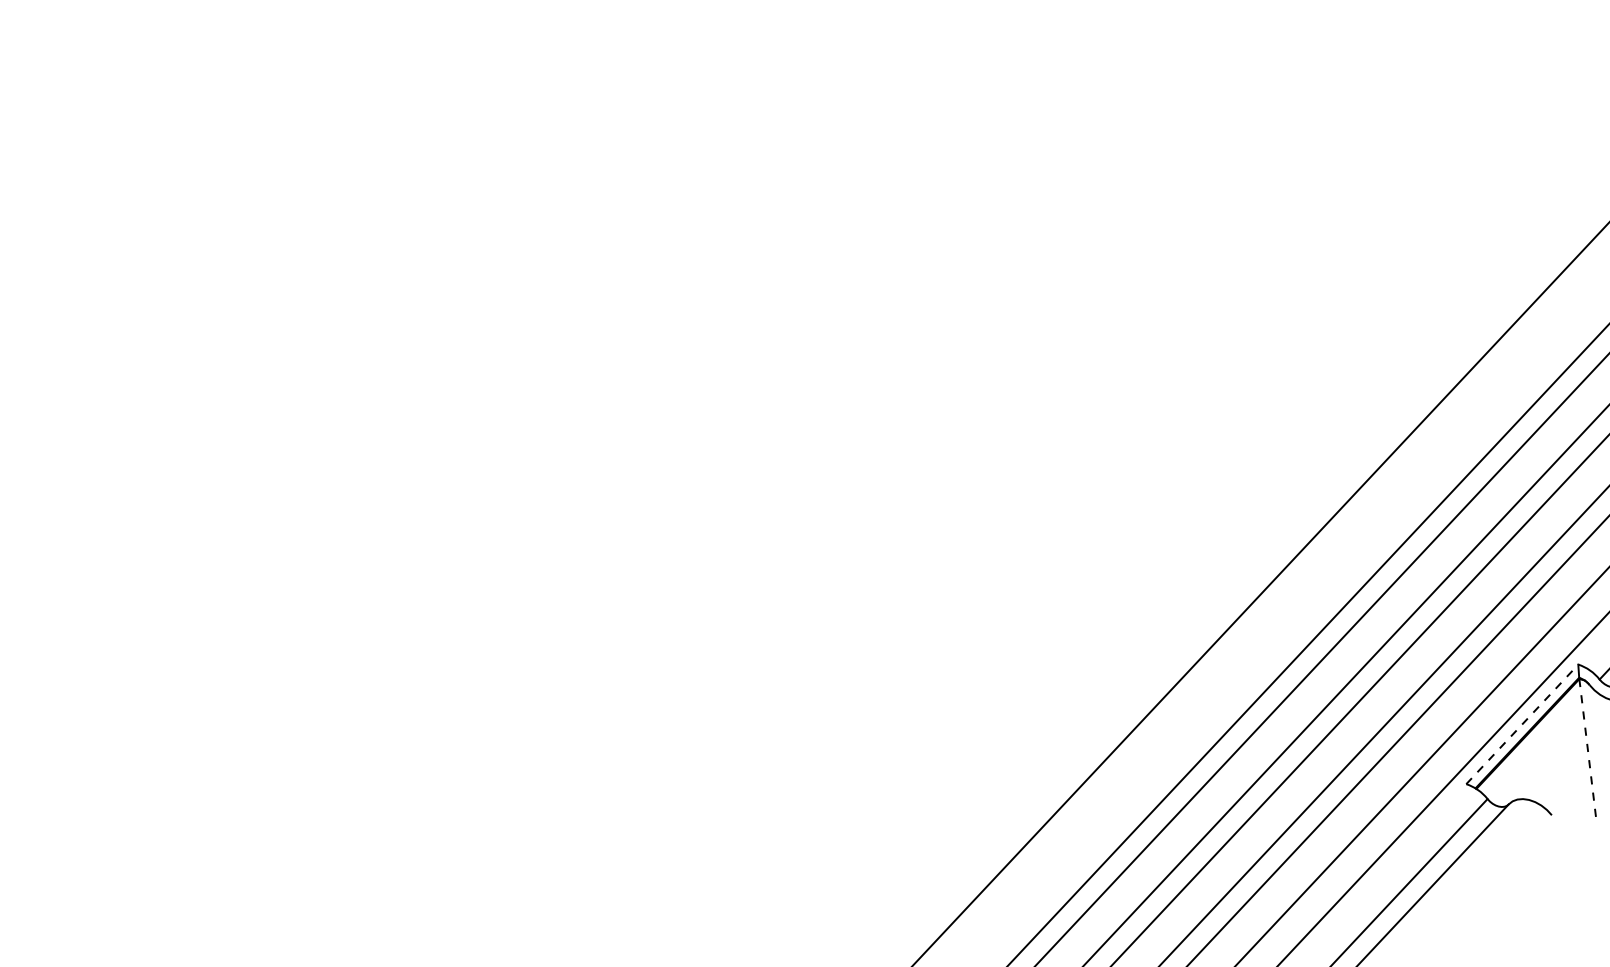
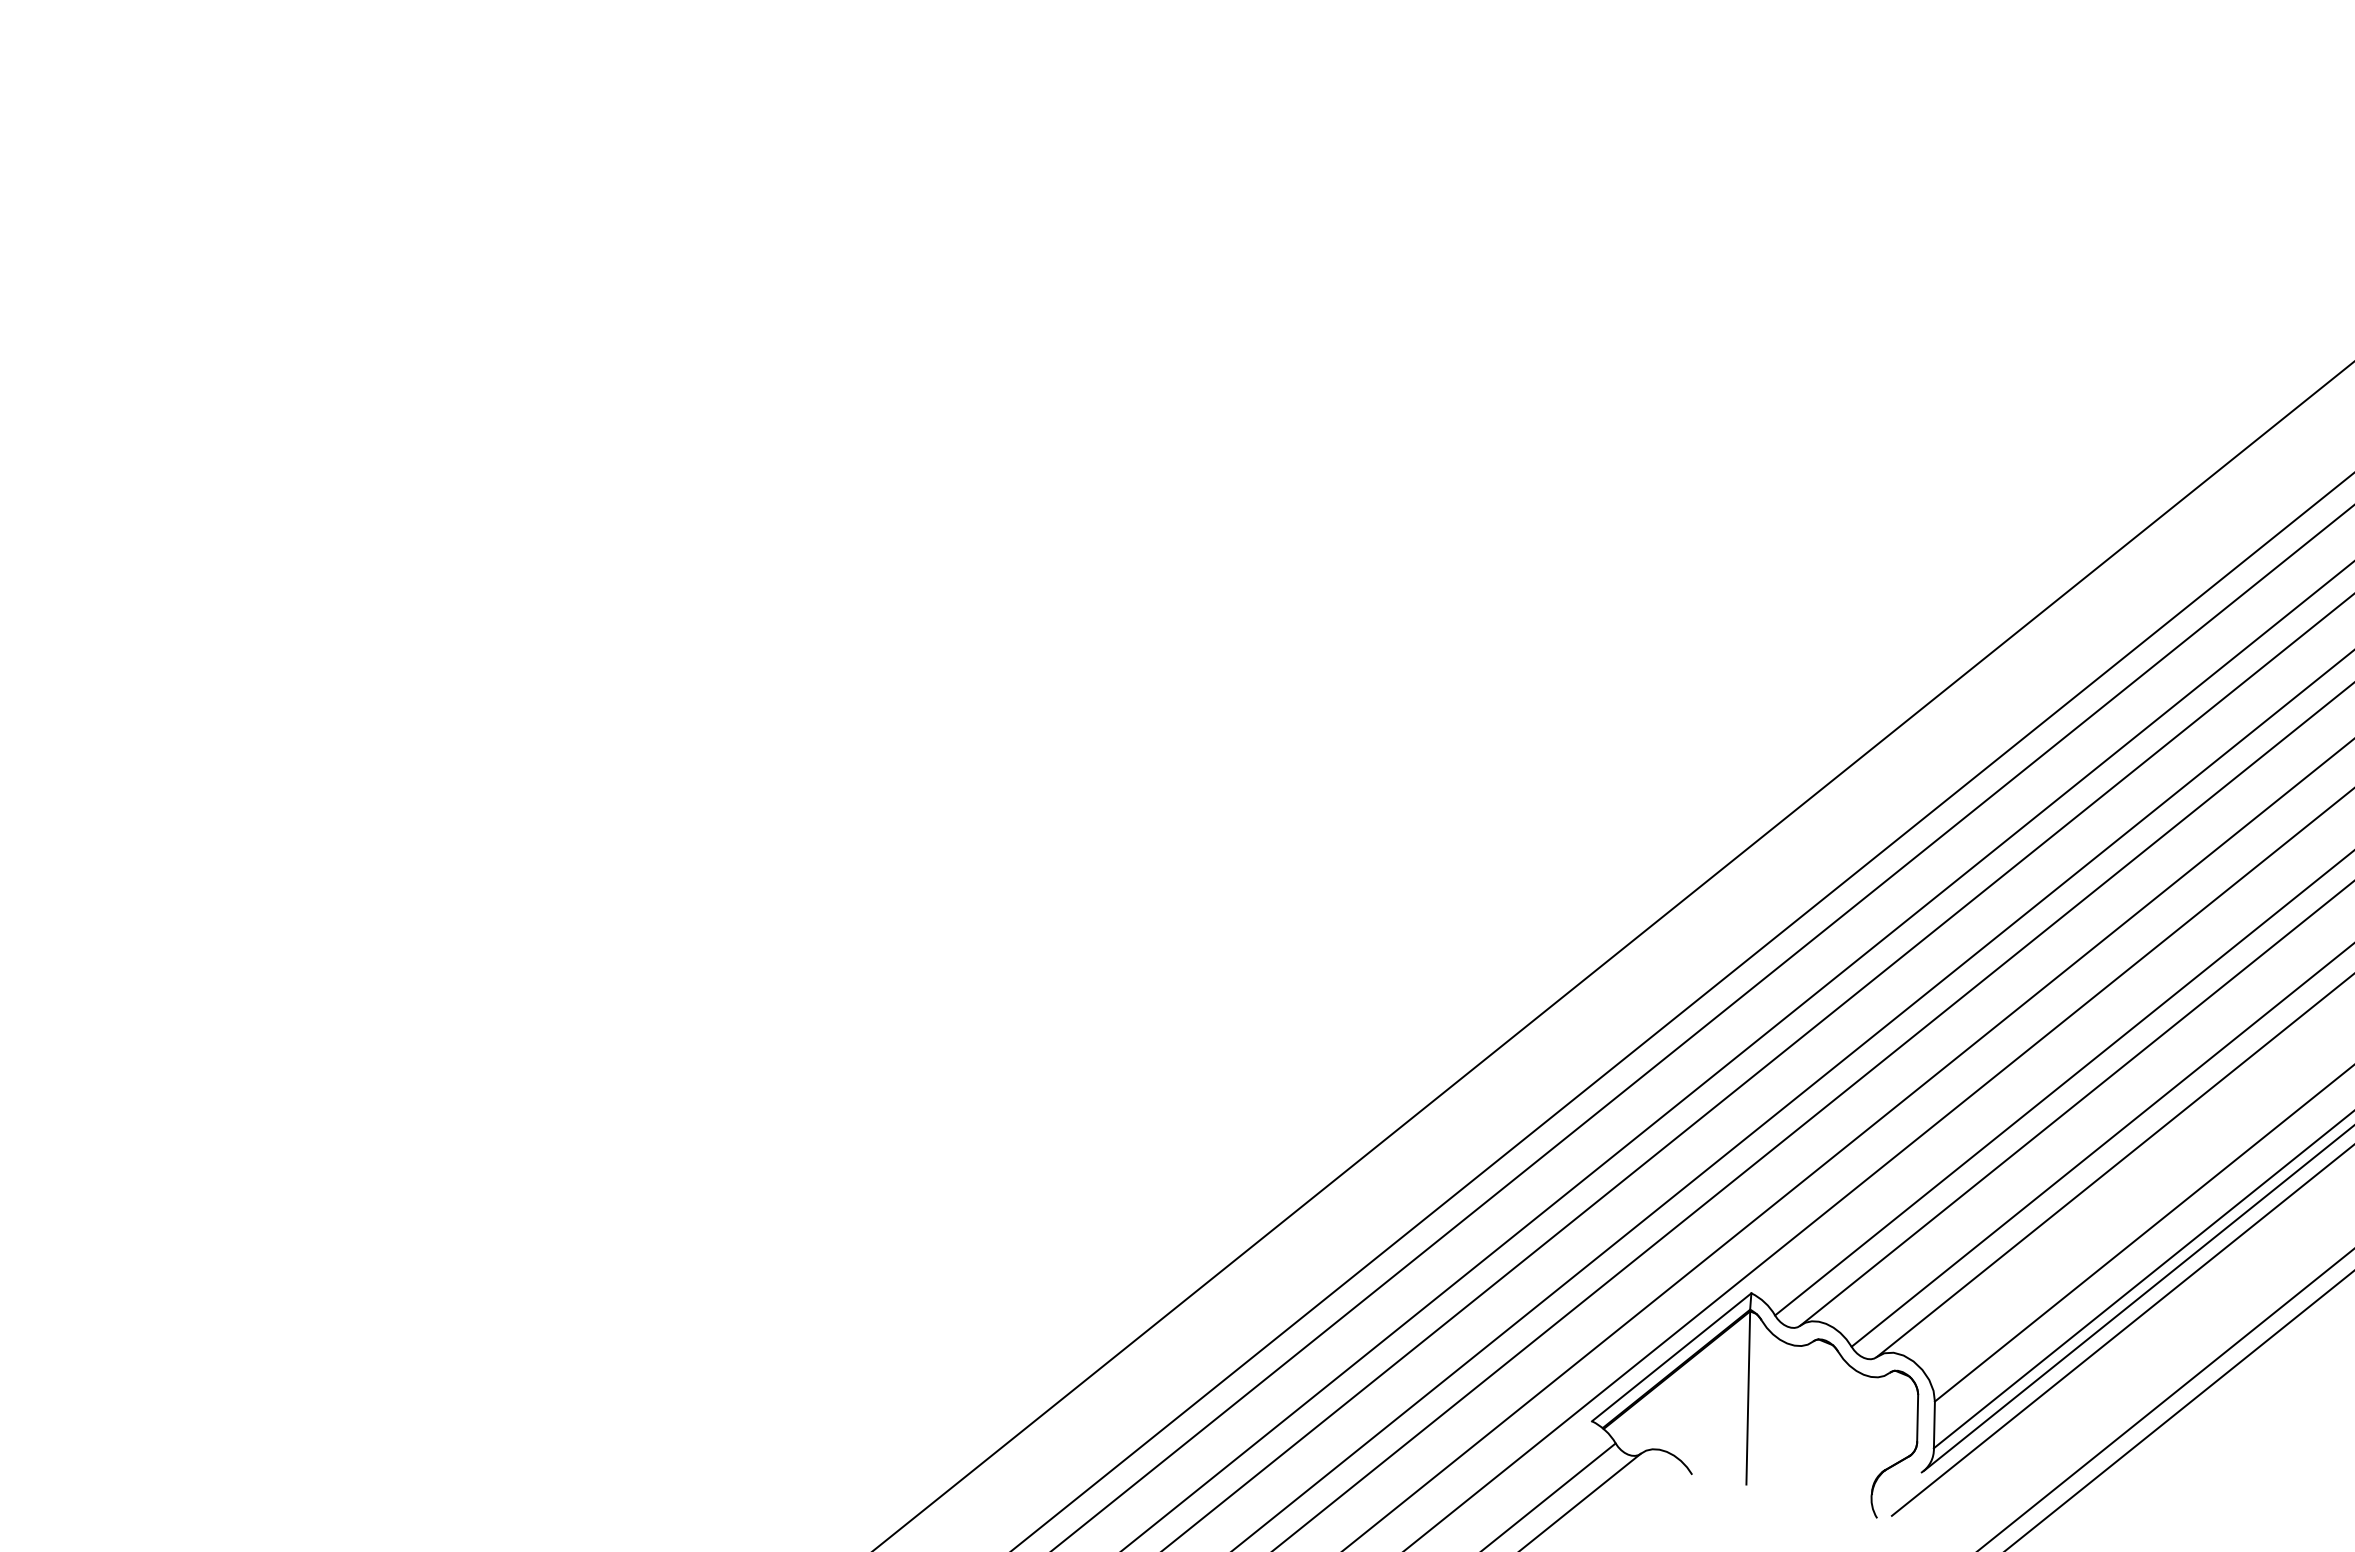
line: (1522, 724) -> (1672, 1357), dashed -> solid
line: (1587, 747) -> (1748, 1397), dashed -> solid

